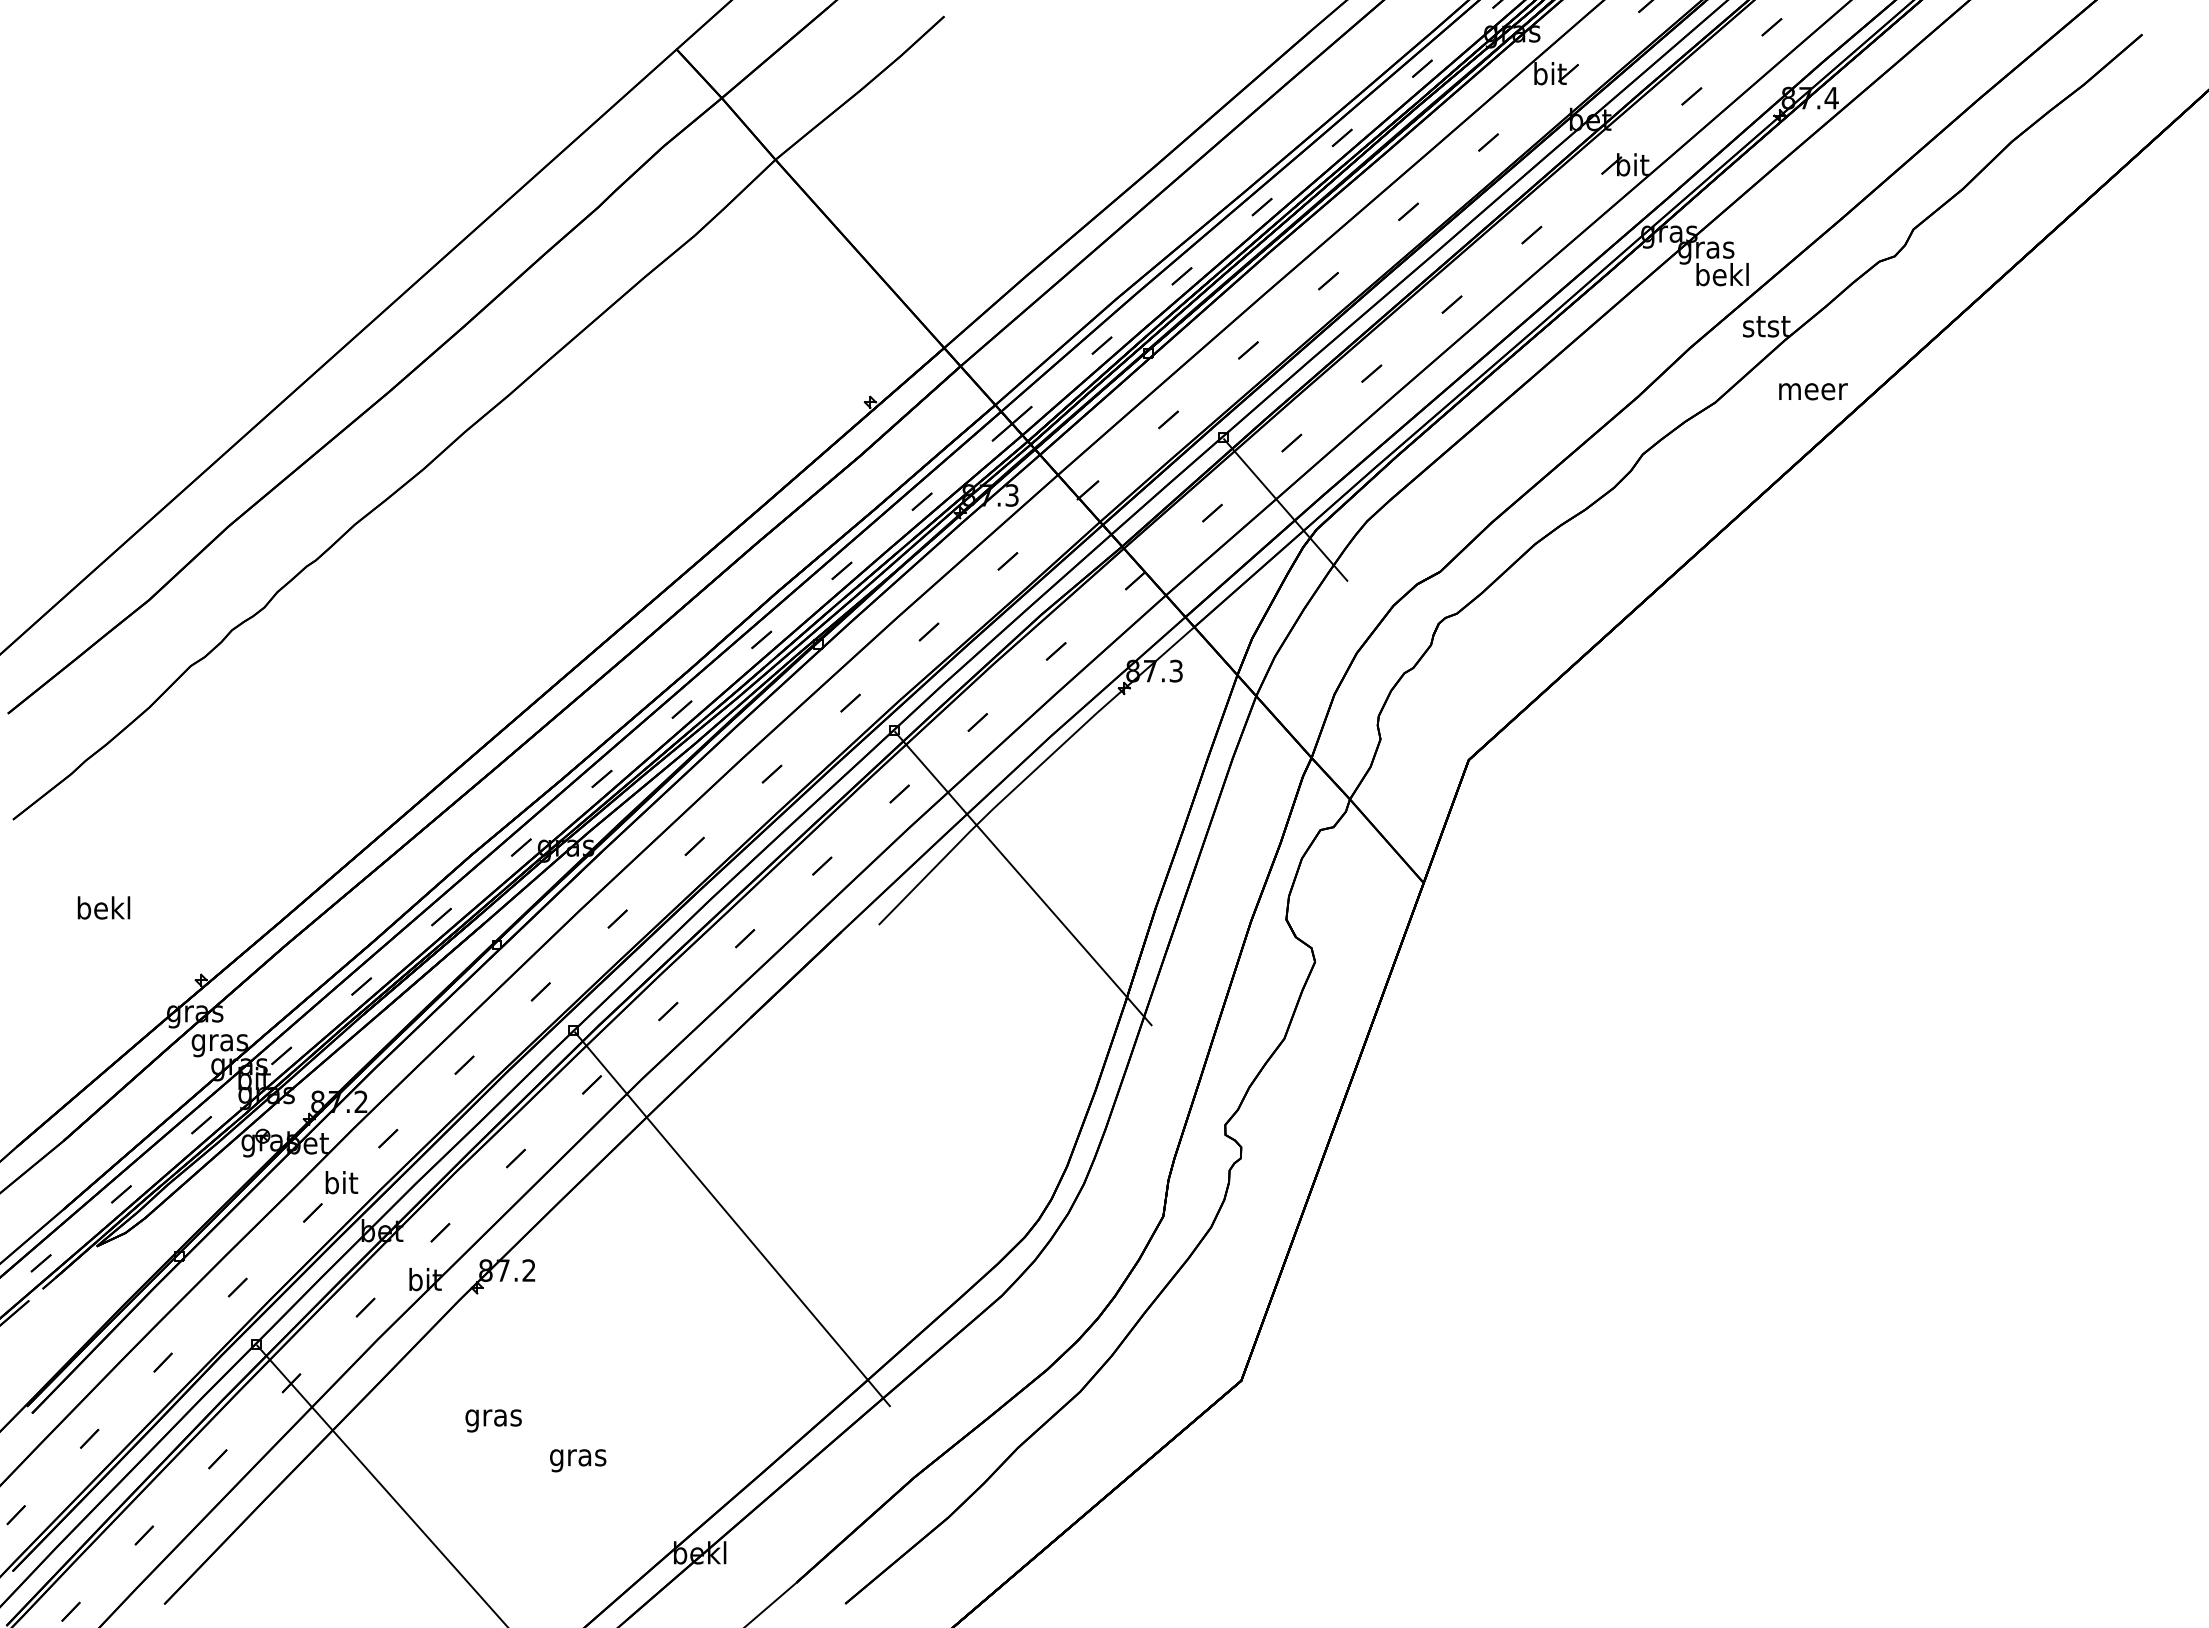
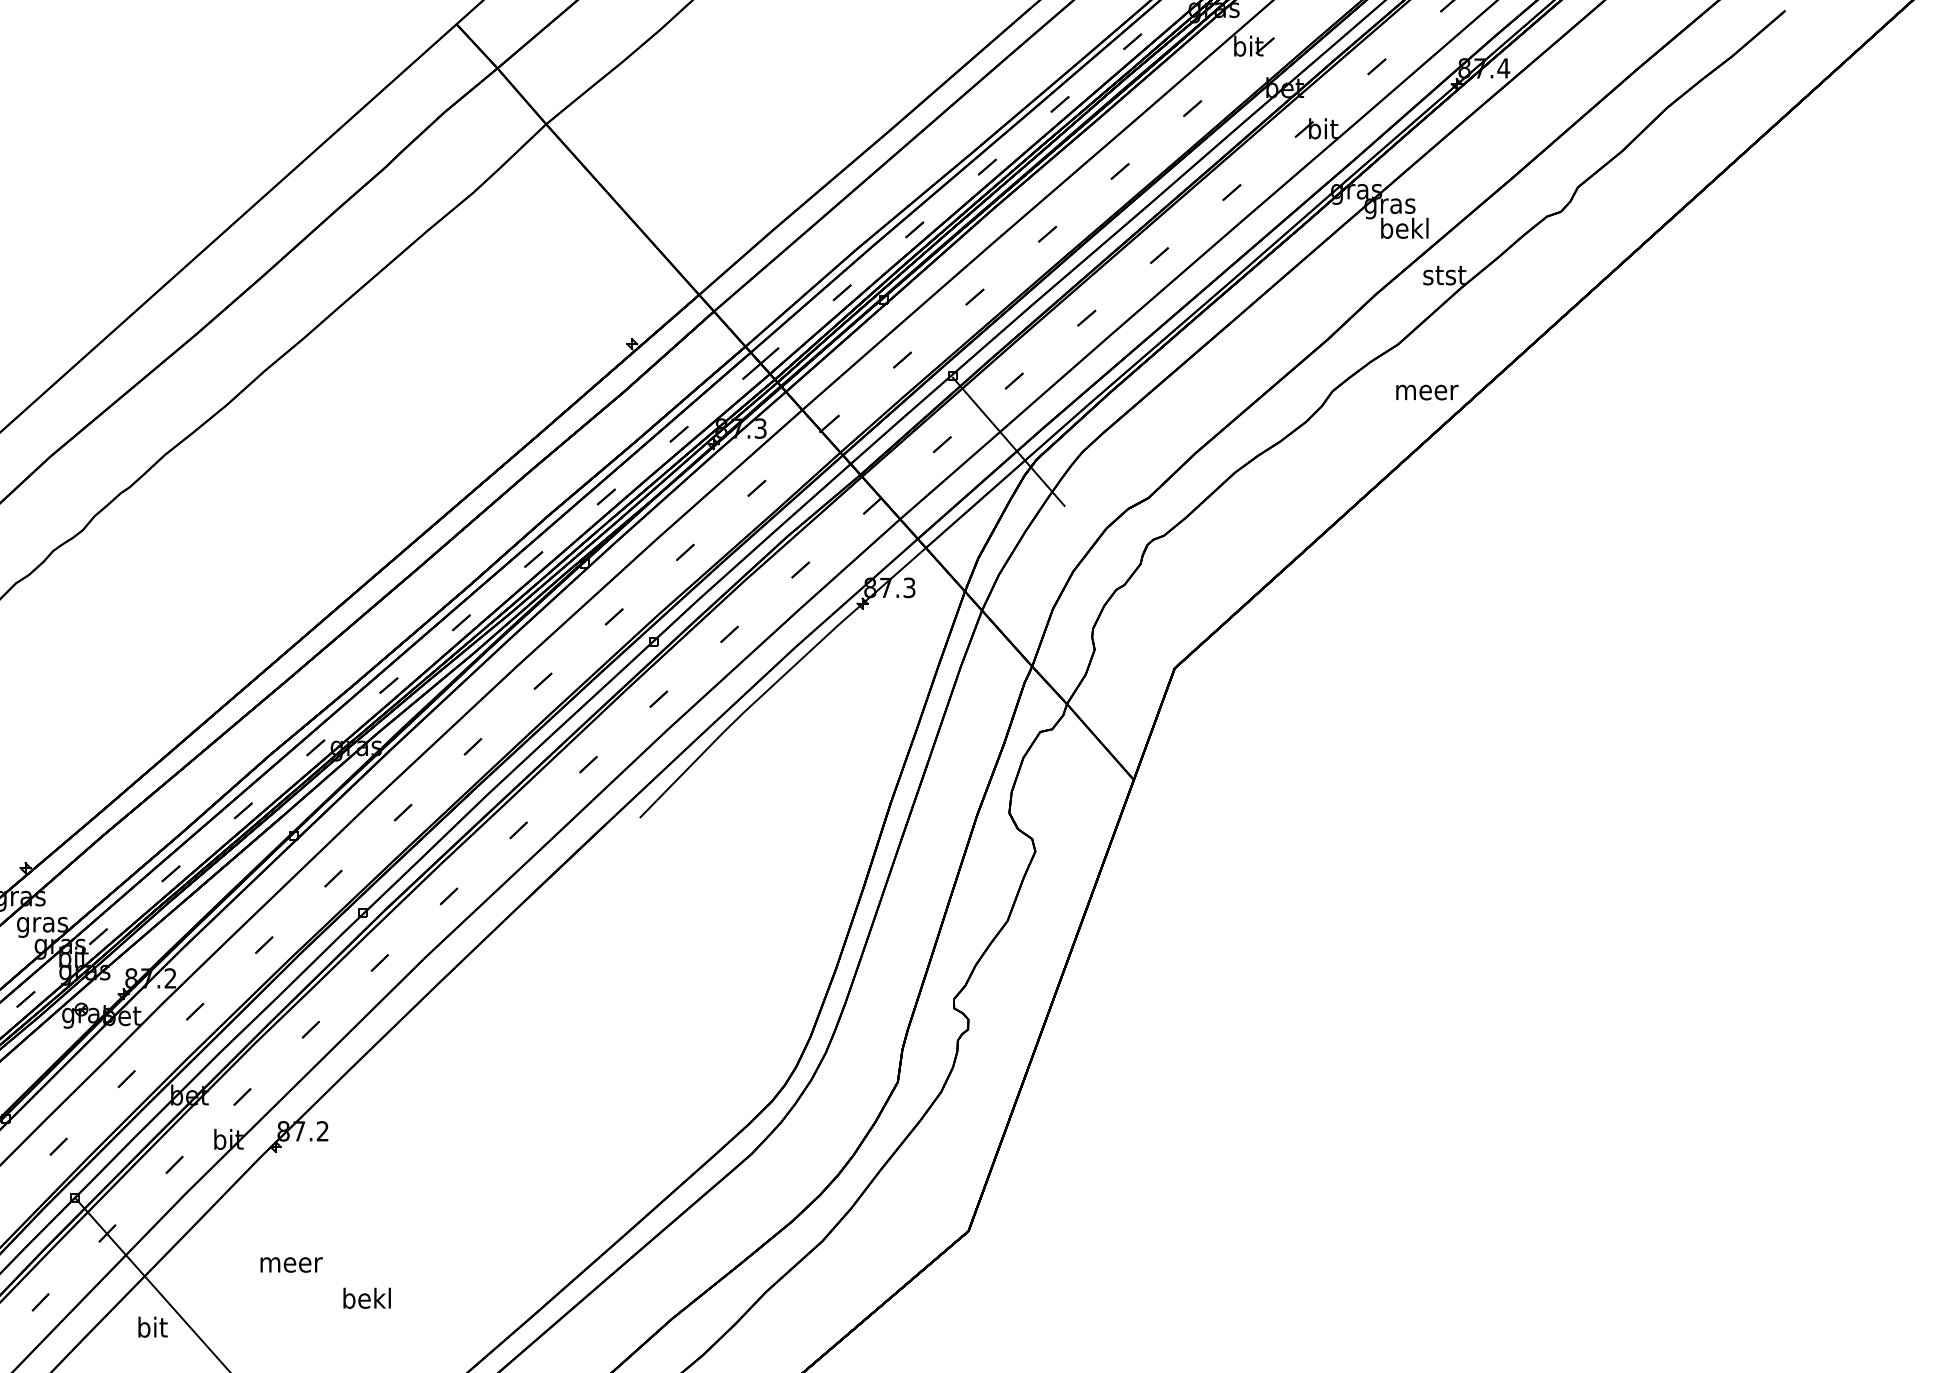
text: (1813, 391) -> (1427, 392), moved
line: (1023, 878) -> (771, 775), removed
text: (341, 1182) -> (152, 1327), moved
line: (732, 1219) -> (507, 1085), removed
text: (494, 1420) -> (291, 1267), gras -> meer
text: (578, 1457) -> (367, 1300), gras -> bekl

